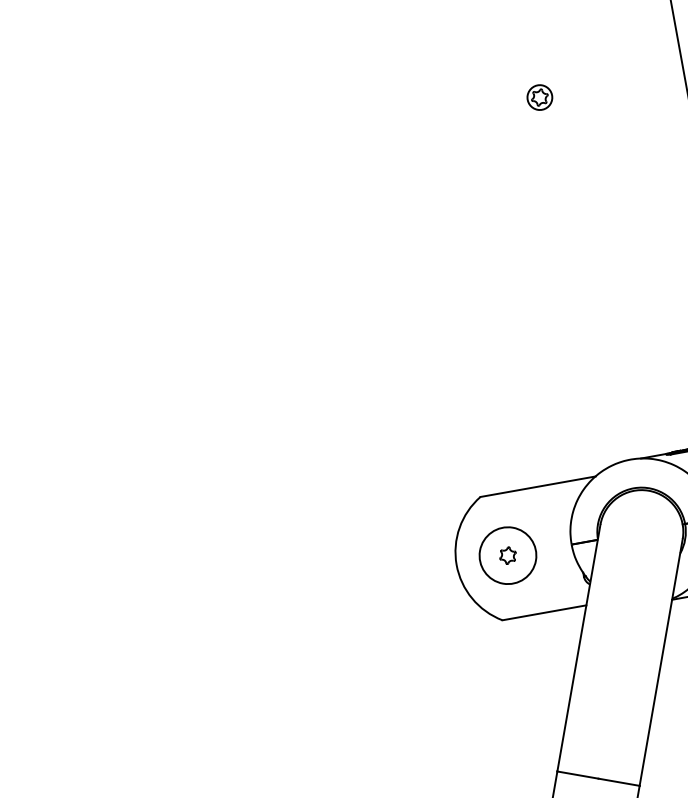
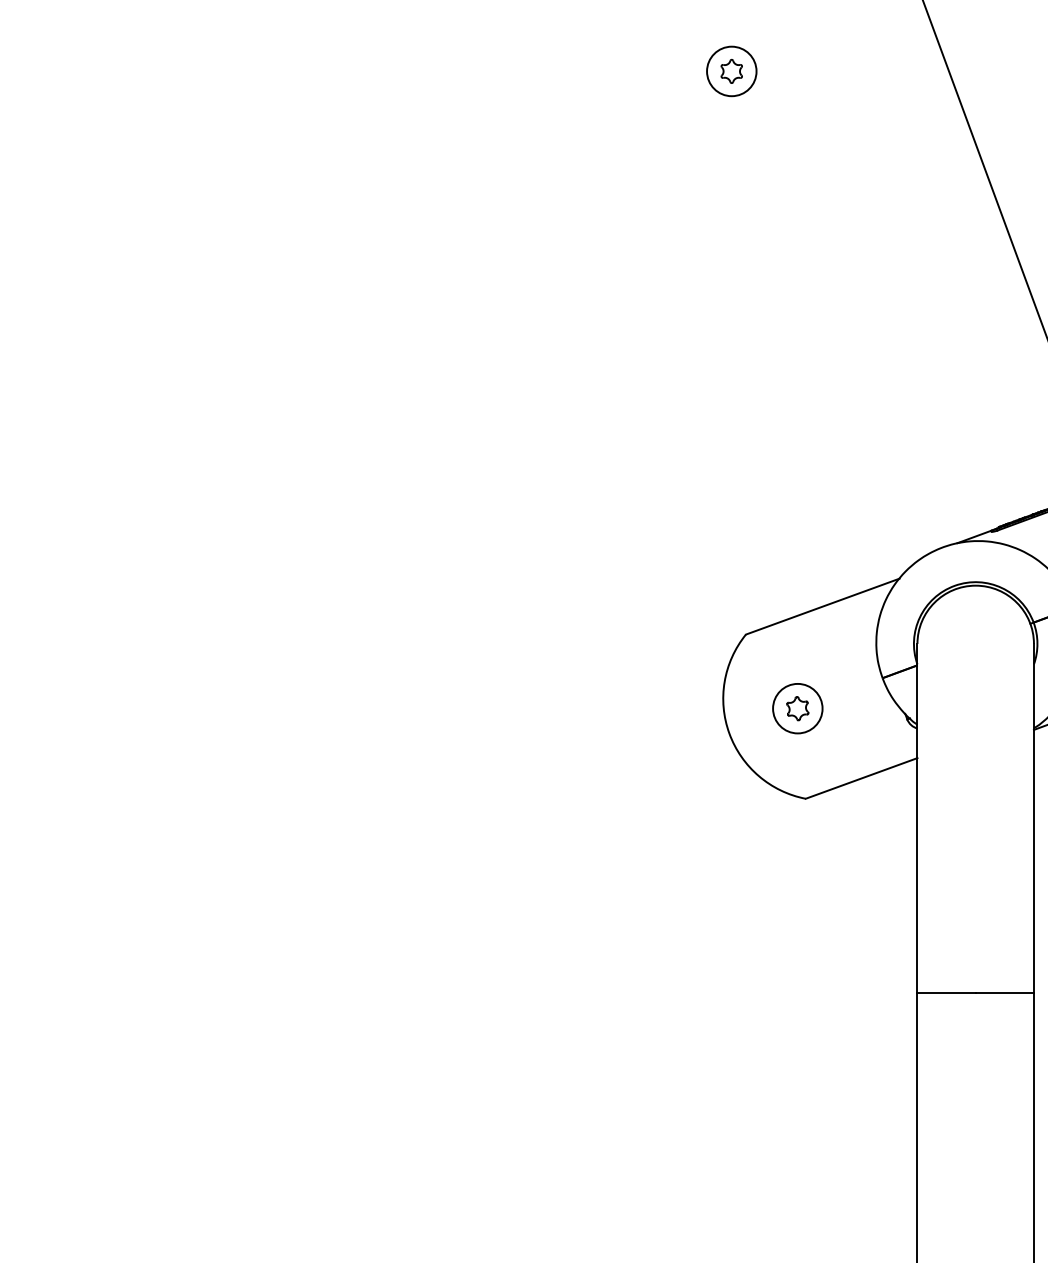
circle: (539, 97) -> (731, 71), size x1.43
circle: (507, 555) -> (797, 708), size x0.62

